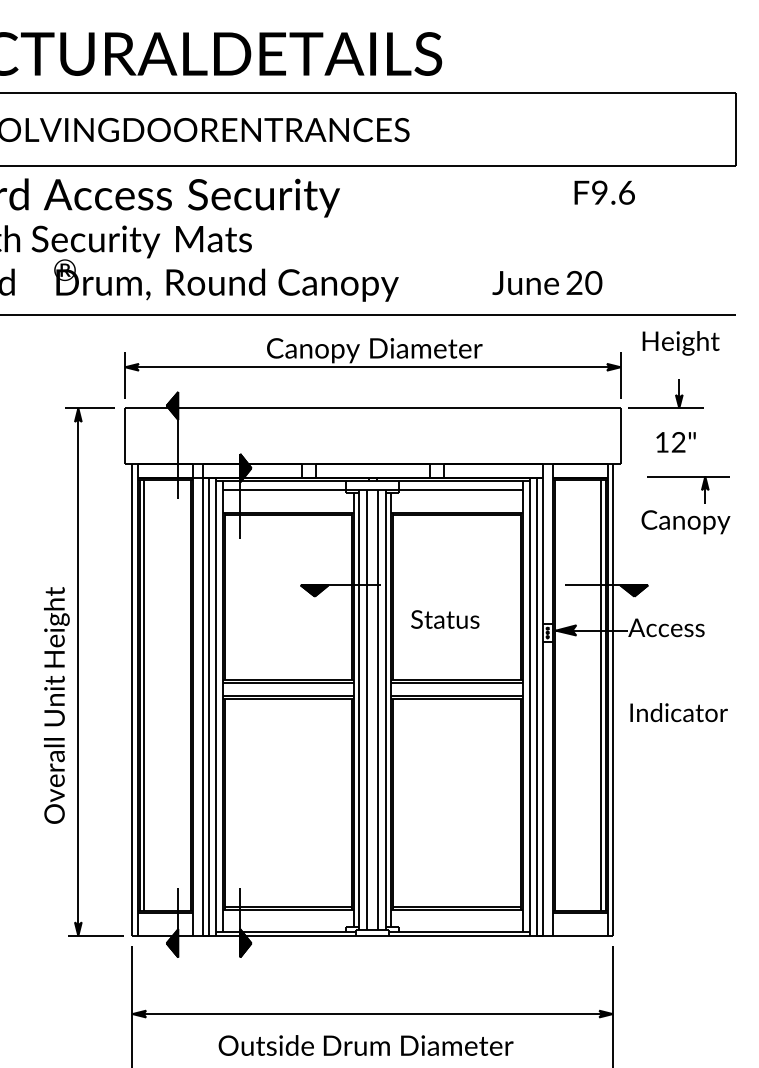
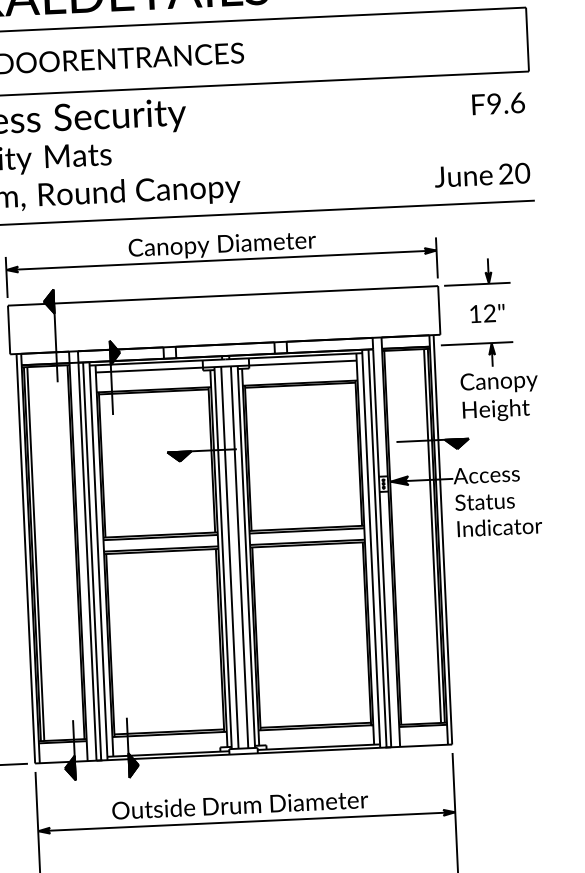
text: (604, 192) -> (498, 103), moved
text: (547, 282) -> (482, 174), moved
text: (680, 343) -> (495, 410), moved
part: (688, 477) -> (477, 344), moved
text: (445, 619) -> (485, 501), moved
text: (678, 712) -> (499, 527), moved
text: (365, 1045) -> (239, 805), moved

